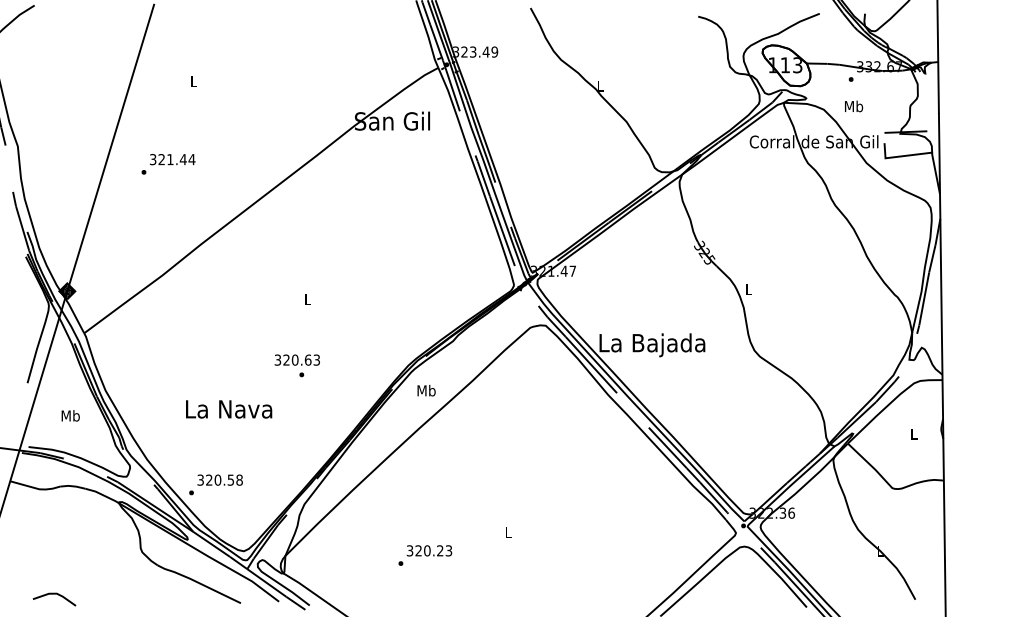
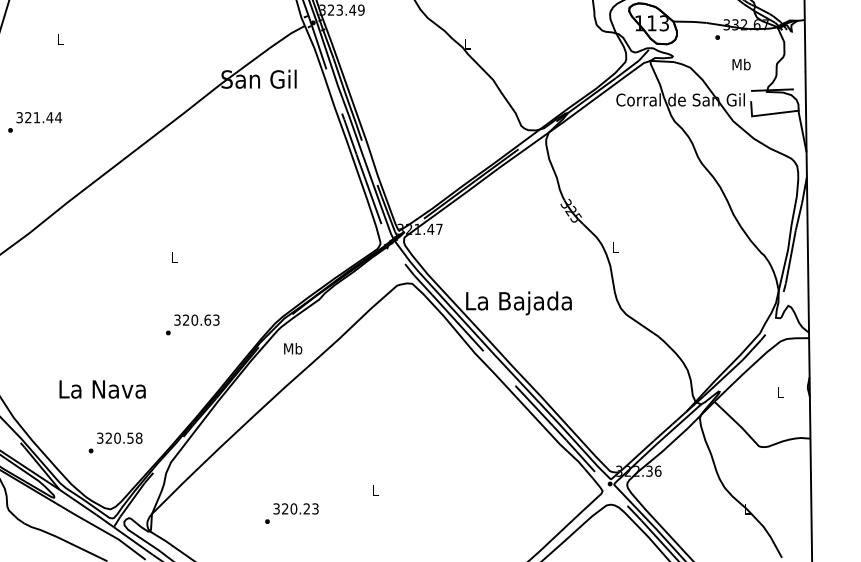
text: (854, 106) -> (742, 64), moved
text: (296, 359) -> (196, 319), moved
text: (229, 409) -> (103, 389), moved
text: (215, 484) -> (115, 442), moved

